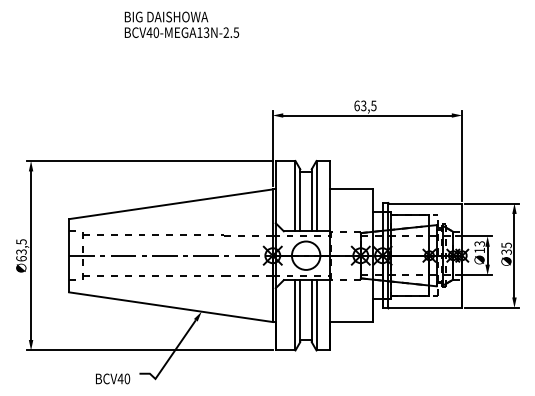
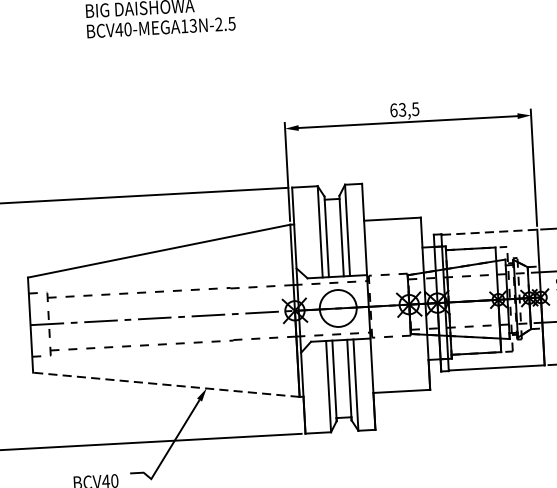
line: (425, 203) -> (489, 232), solid -> dashed
line: (170, 307) -> (165, 385), solid -> dashed

